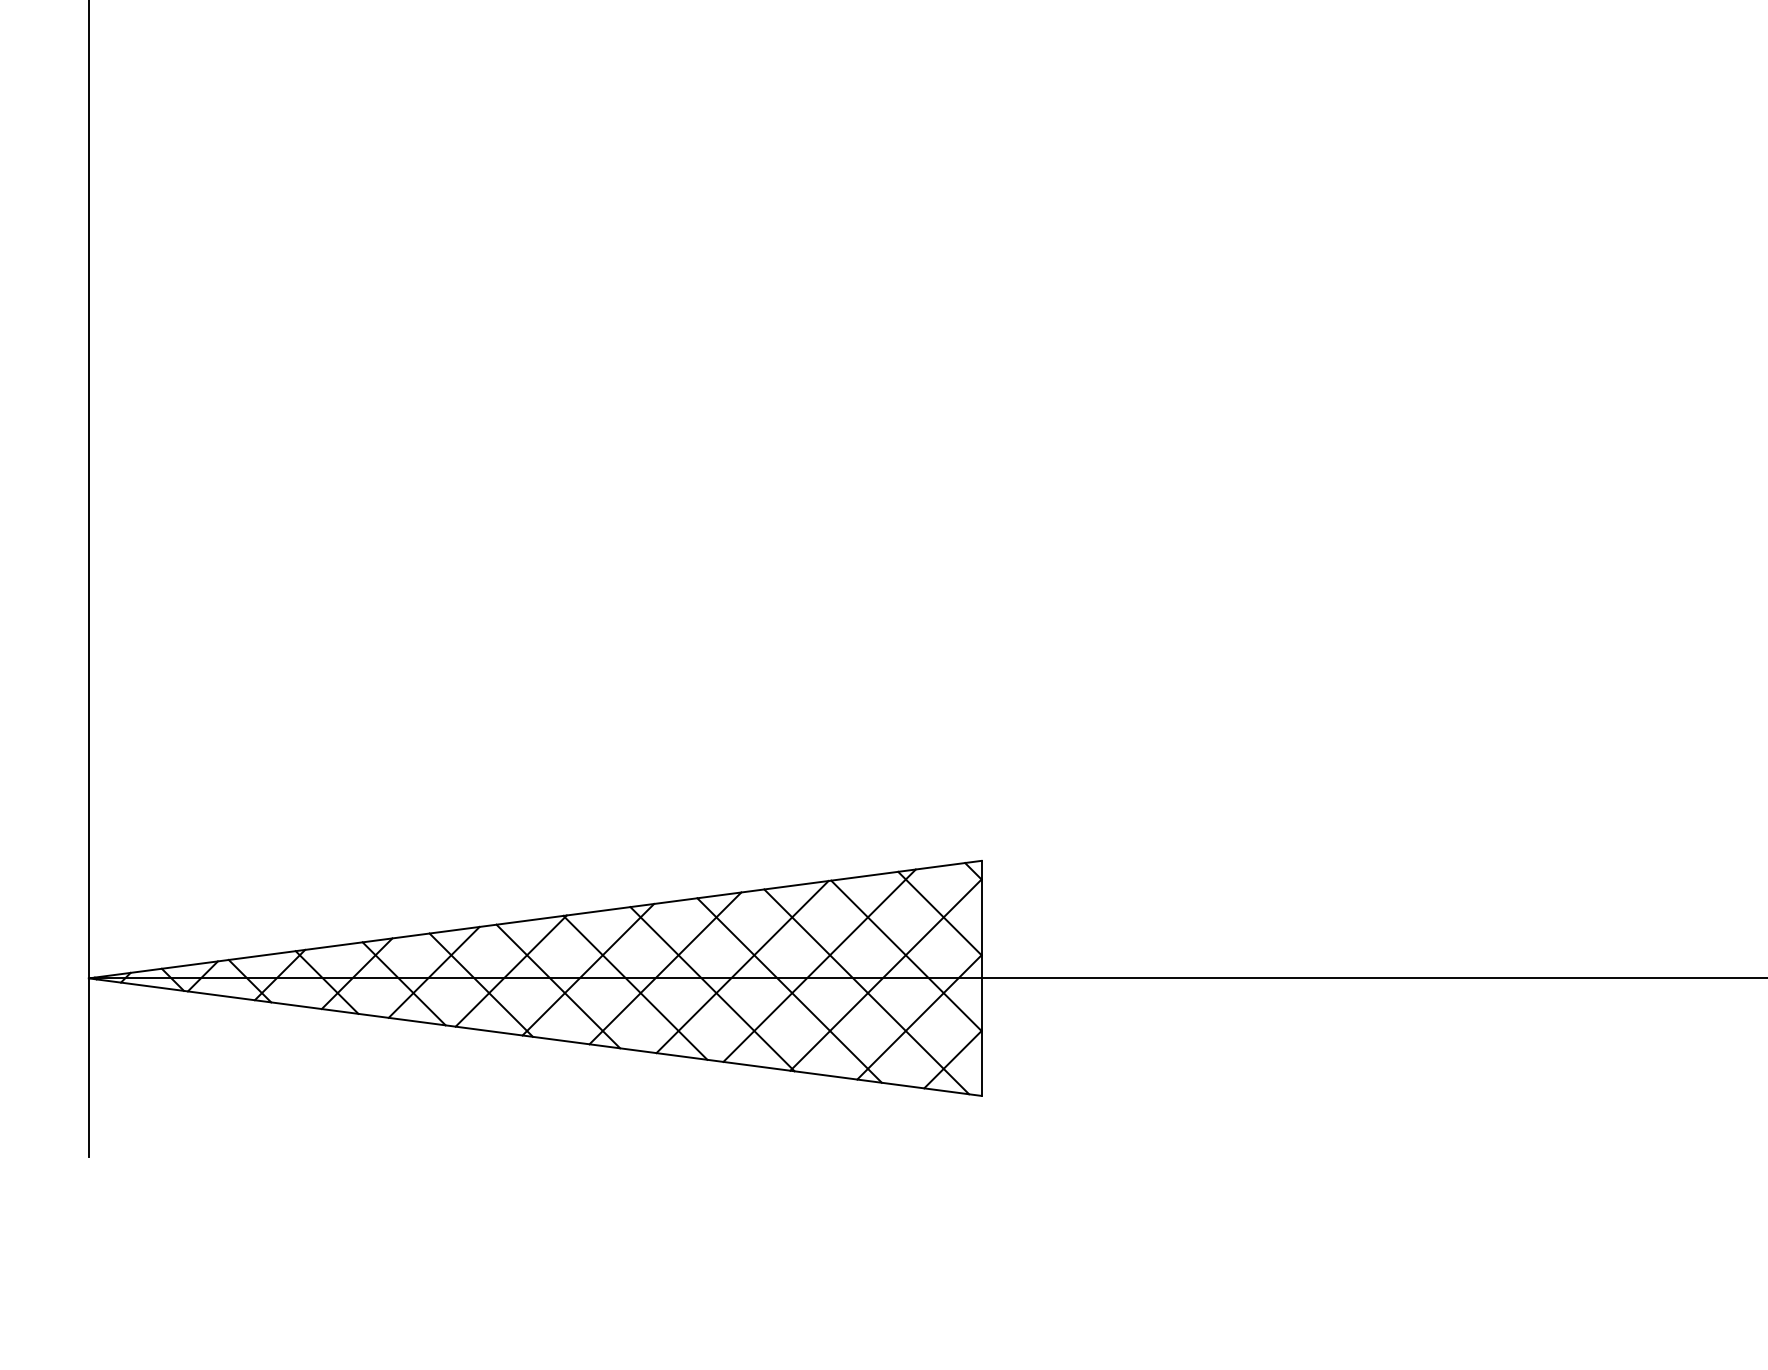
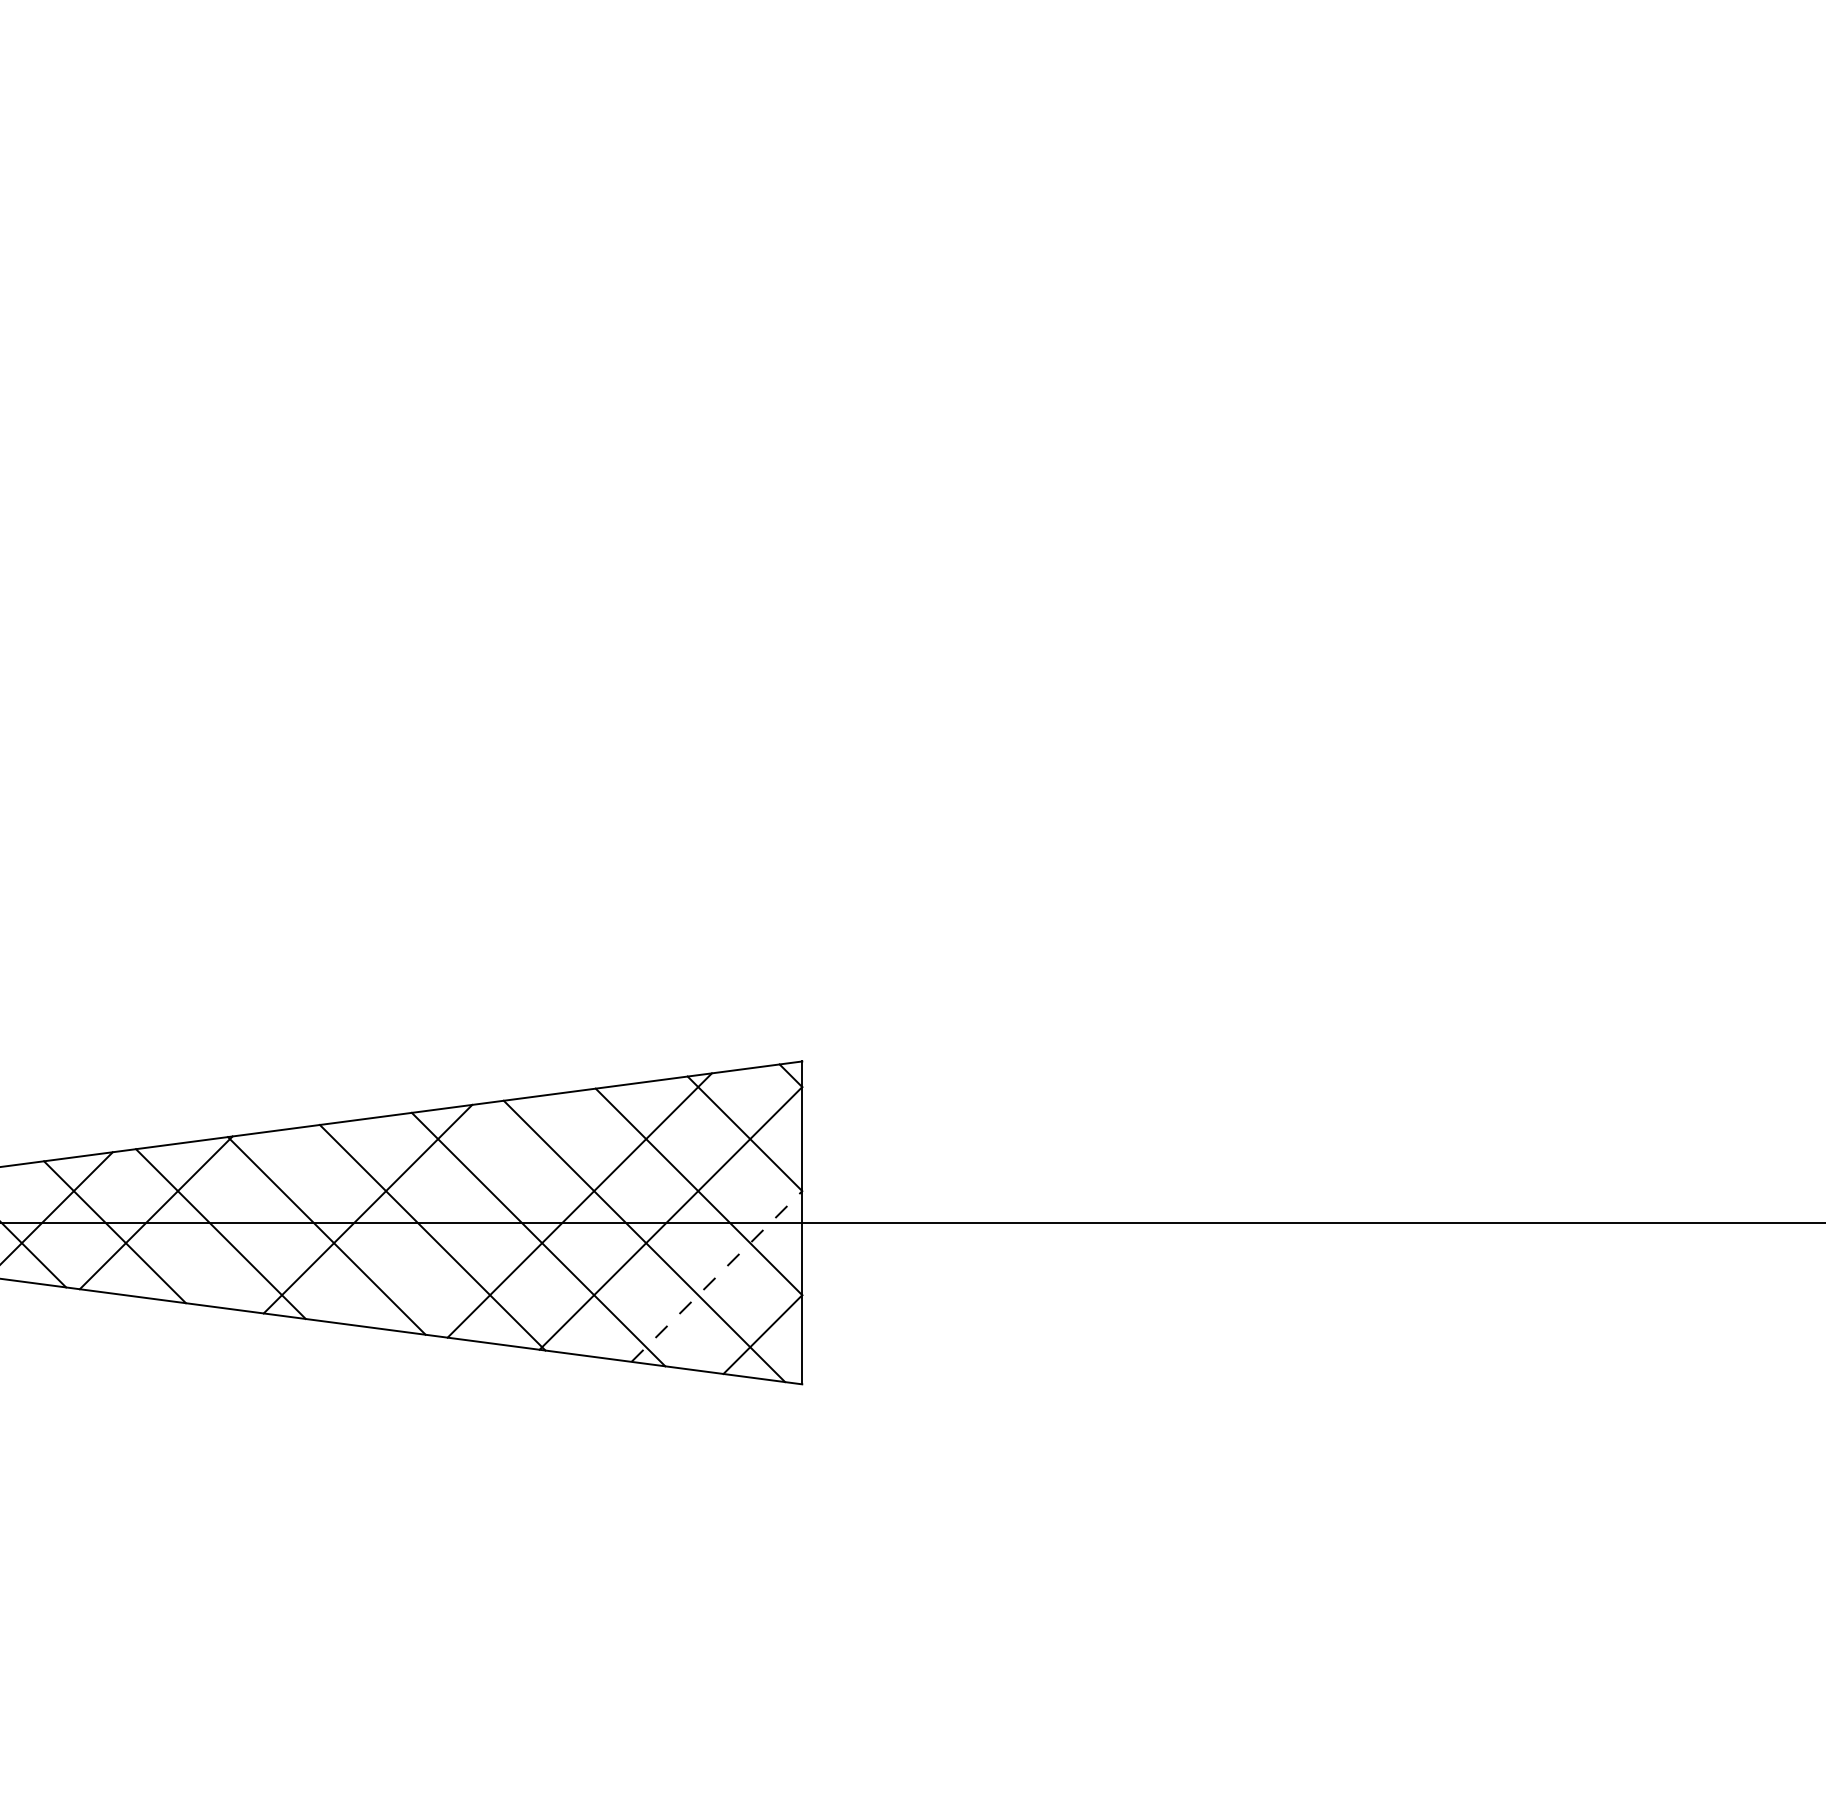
line: (742, 967) -> (473, 1207), removed
line: (588, 969) -> (262, 1210), removed
line: (919, 1017) -> (716, 1276), solid -> dashed

